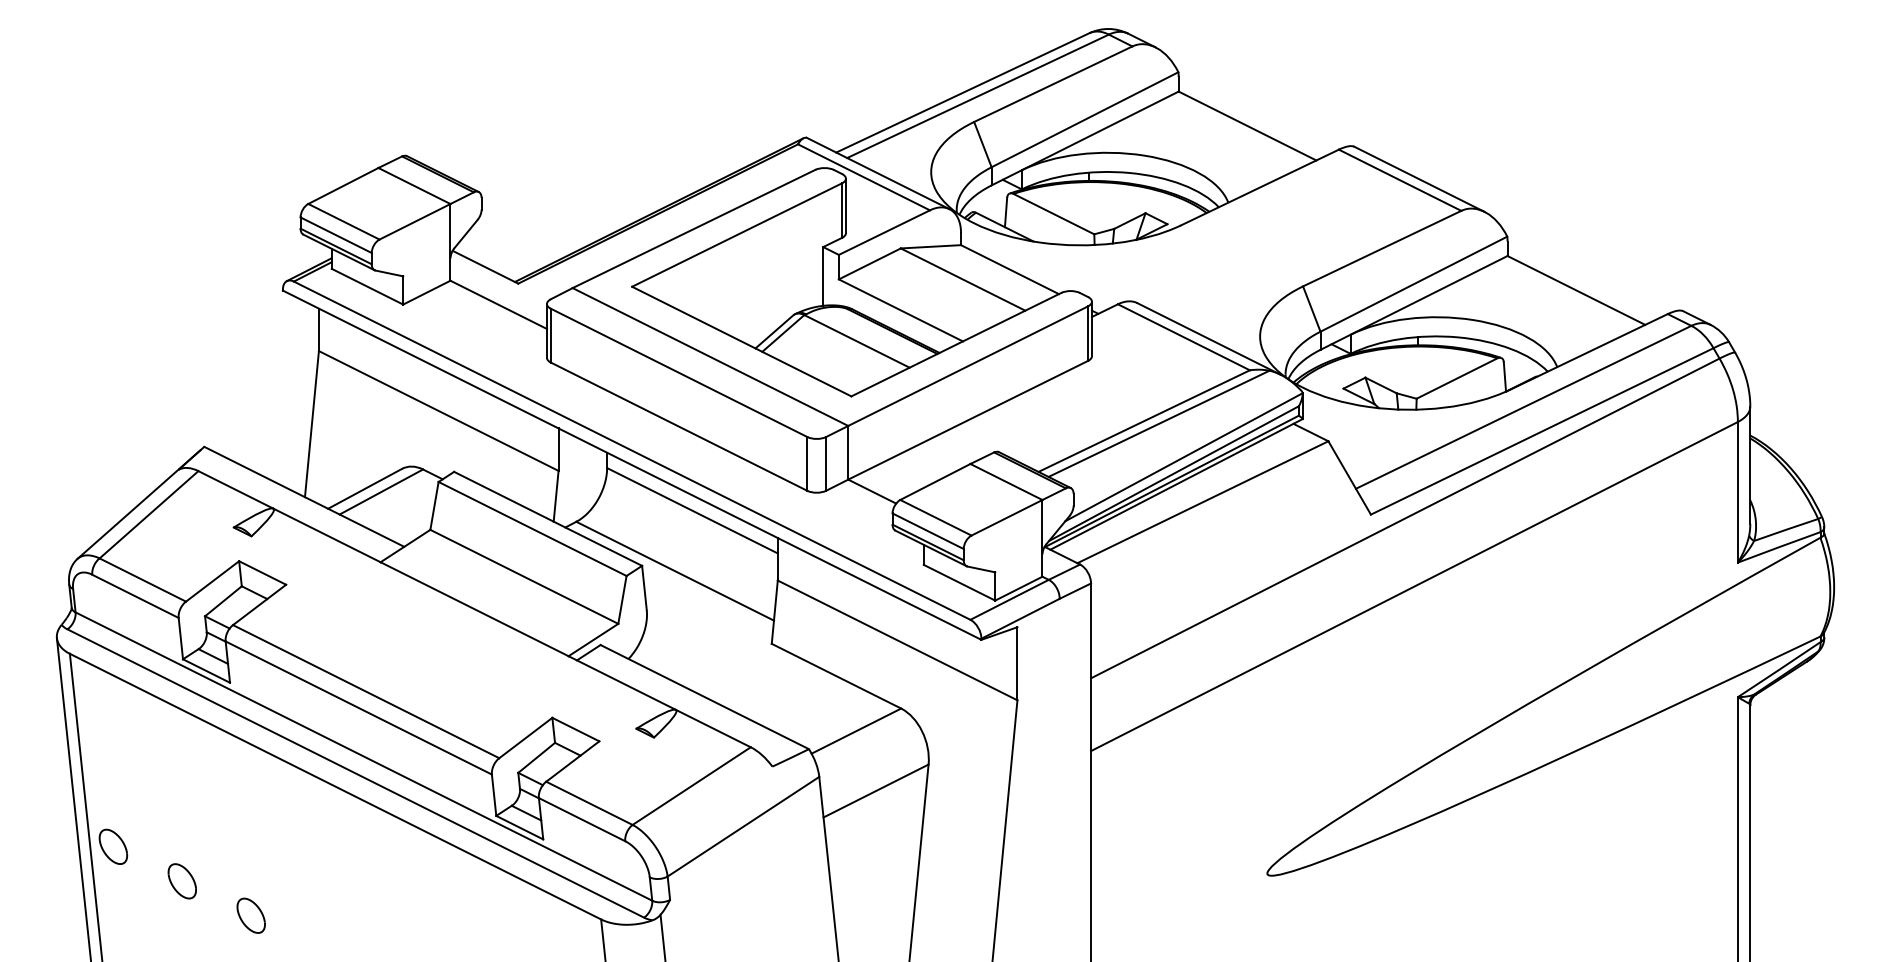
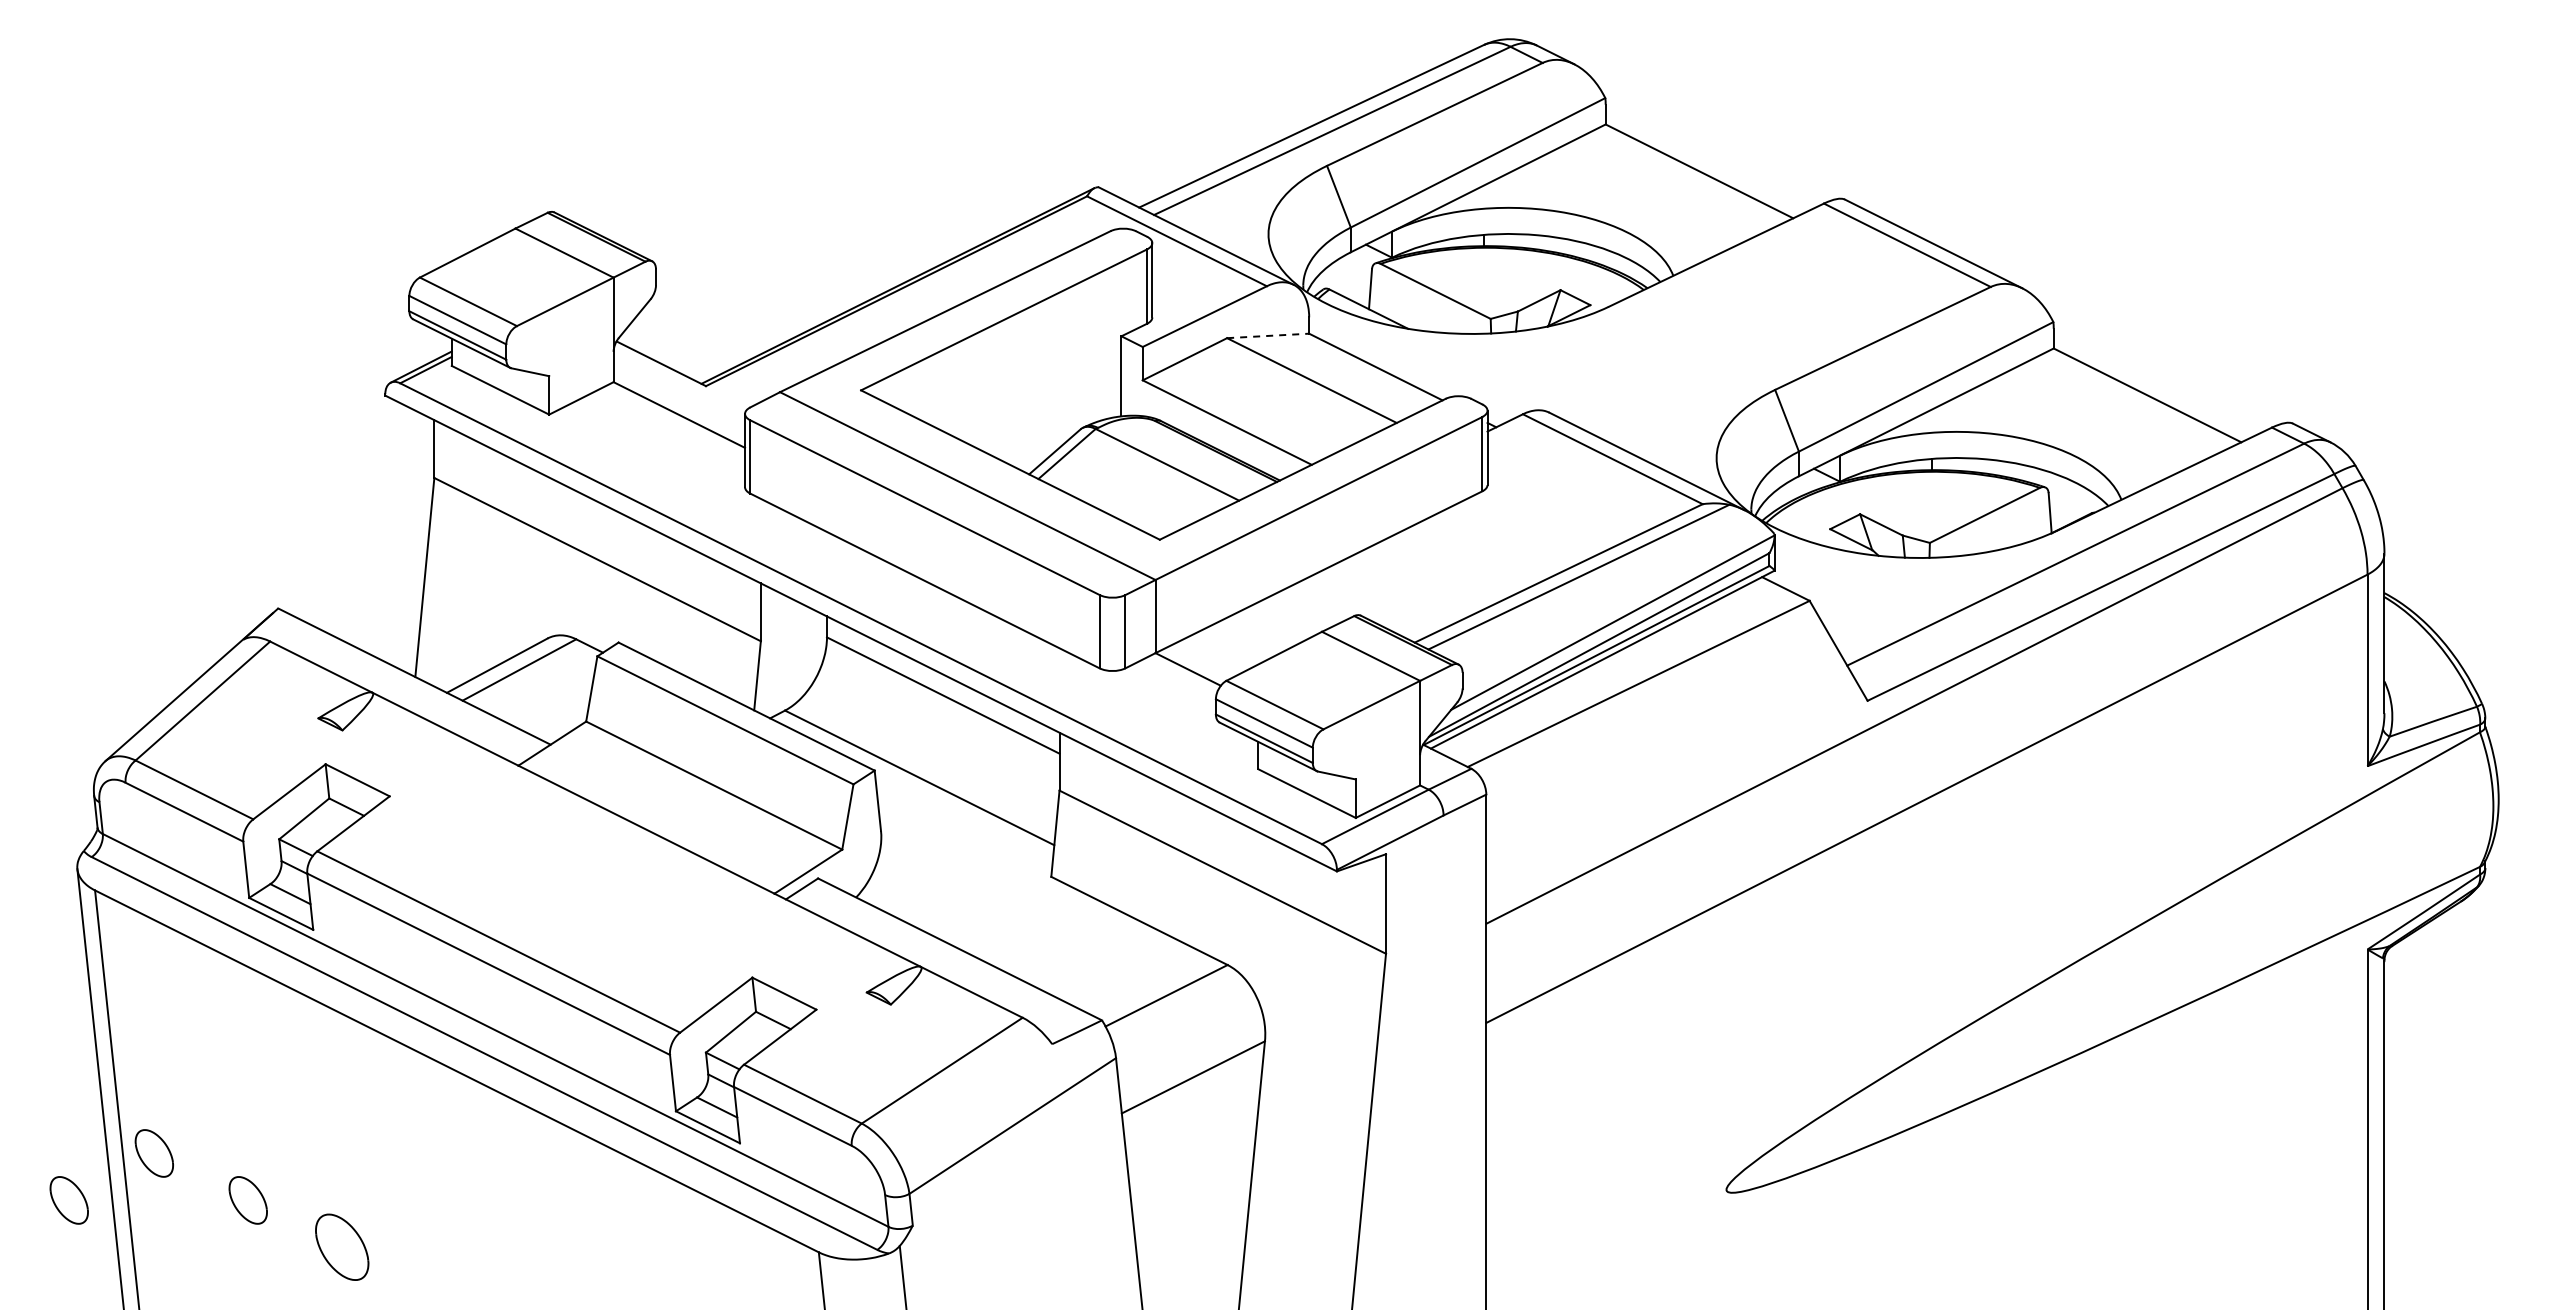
line: (931, 246) -> (1268, 335), solid -> dashed
part: (50, 881) -> (68, 1200), added
part: (250, 915) -> (341, 1247), size x1.4

